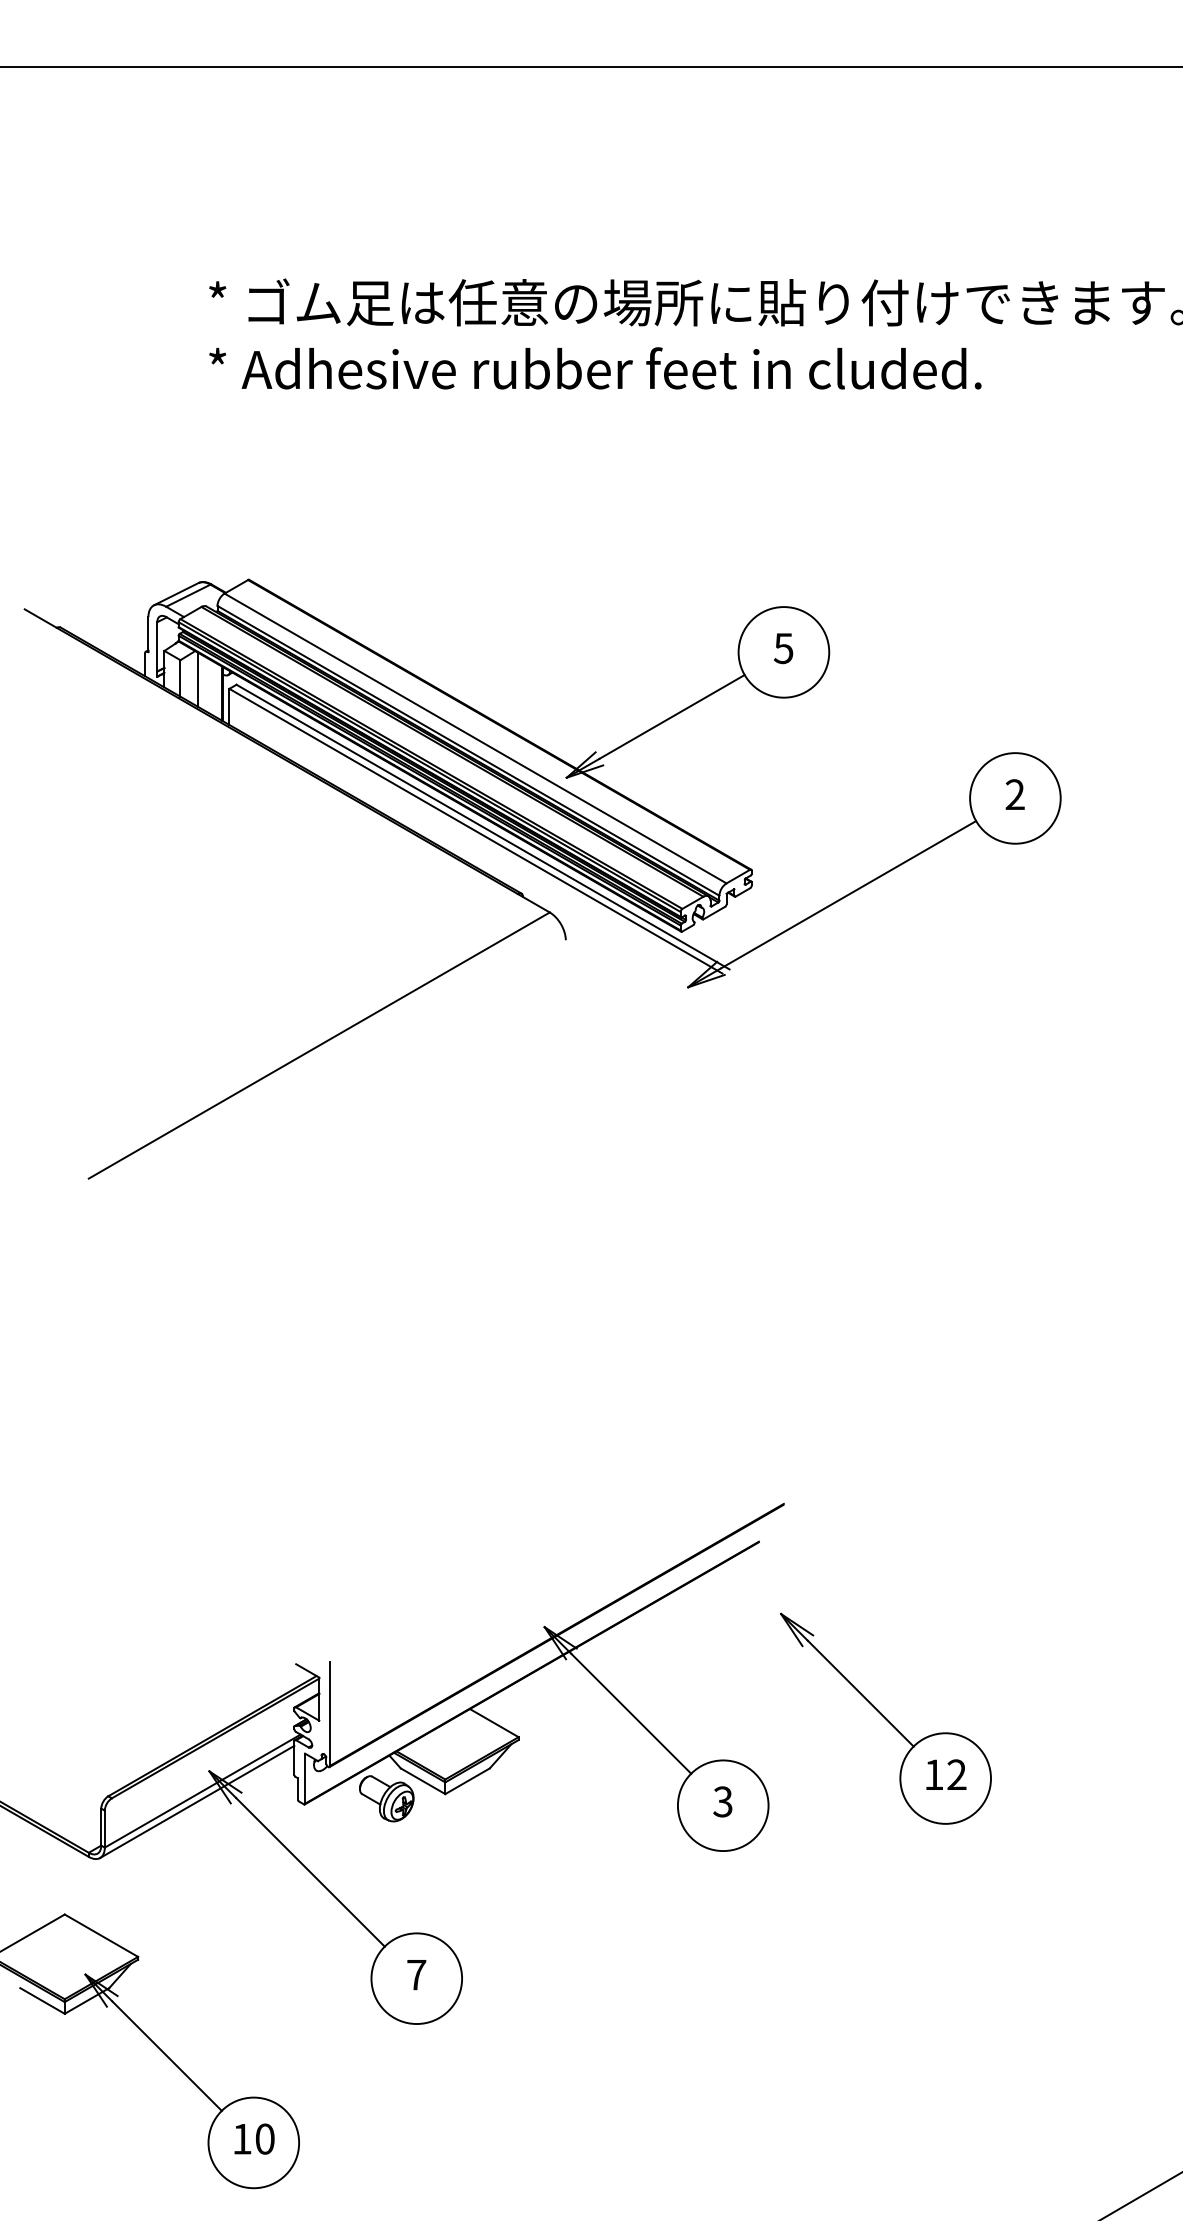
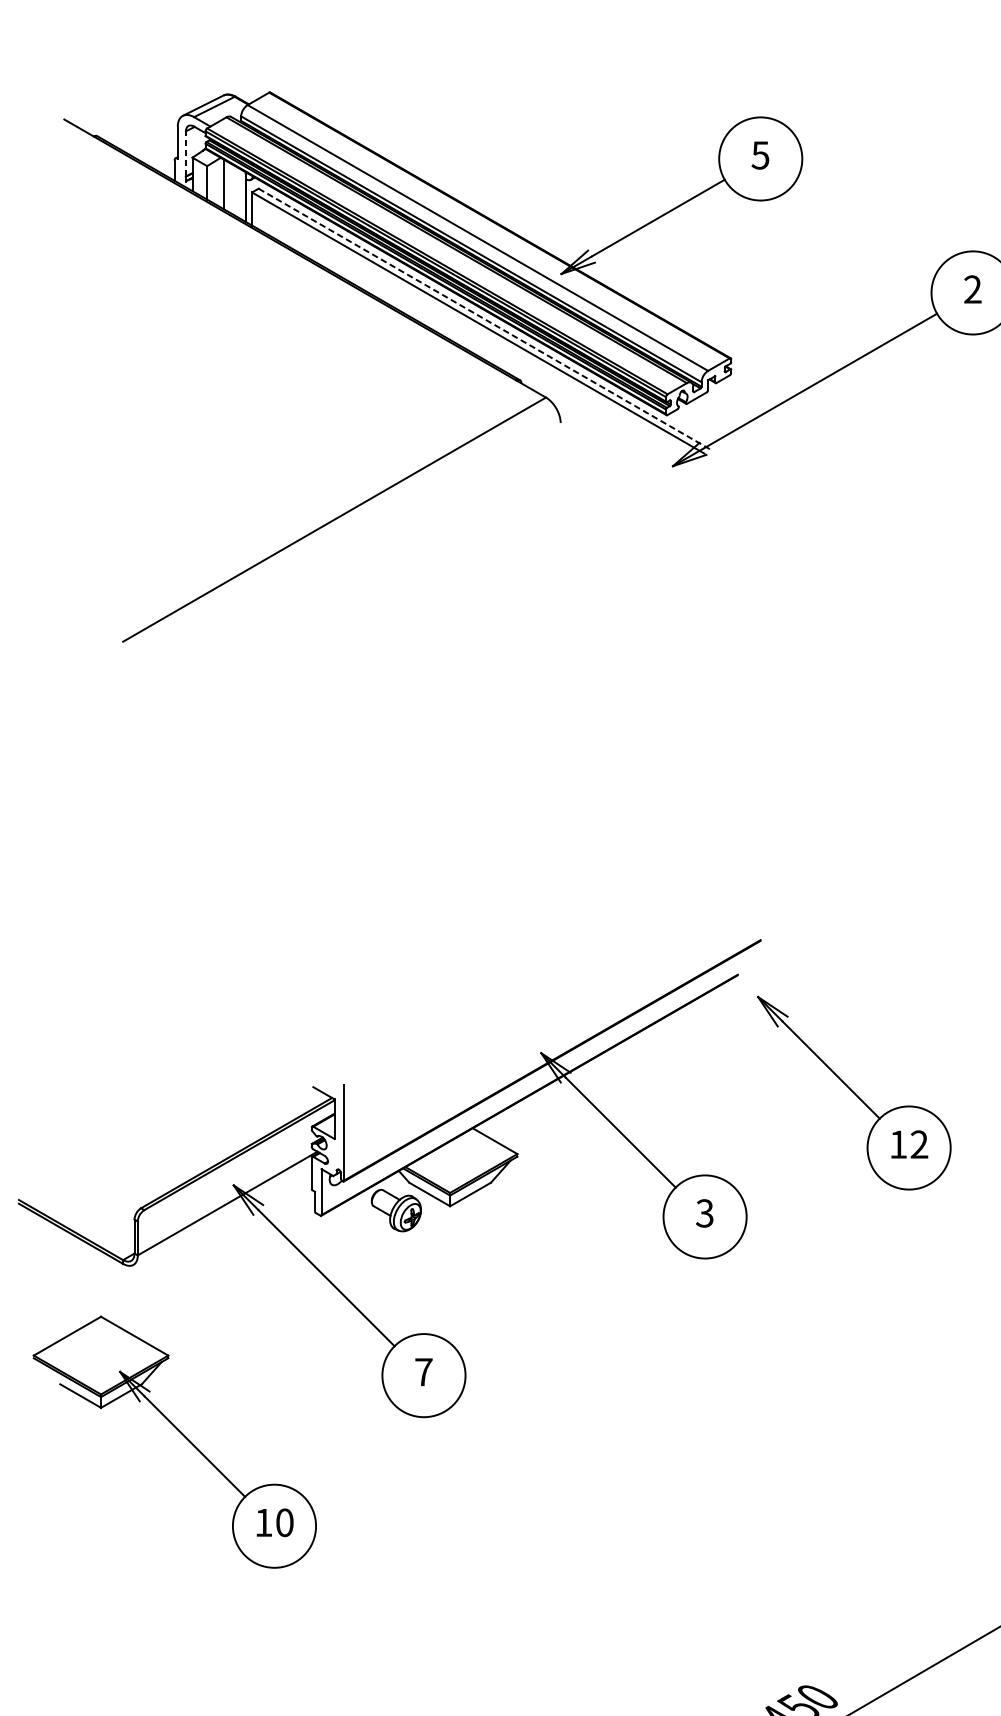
line: (157, 646) -> (186, 153), solid -> dashed
line: (483, 827) -> (485, 319), solid -> dashed
part: (885, 1718) -> (853, 1092), moved
line: (197, 1801) -> (222, 1213), removed

